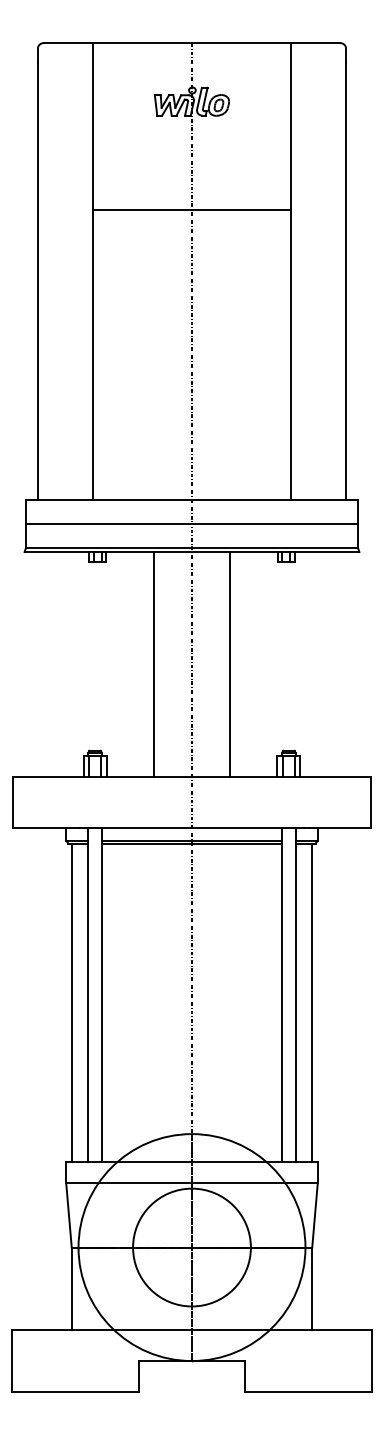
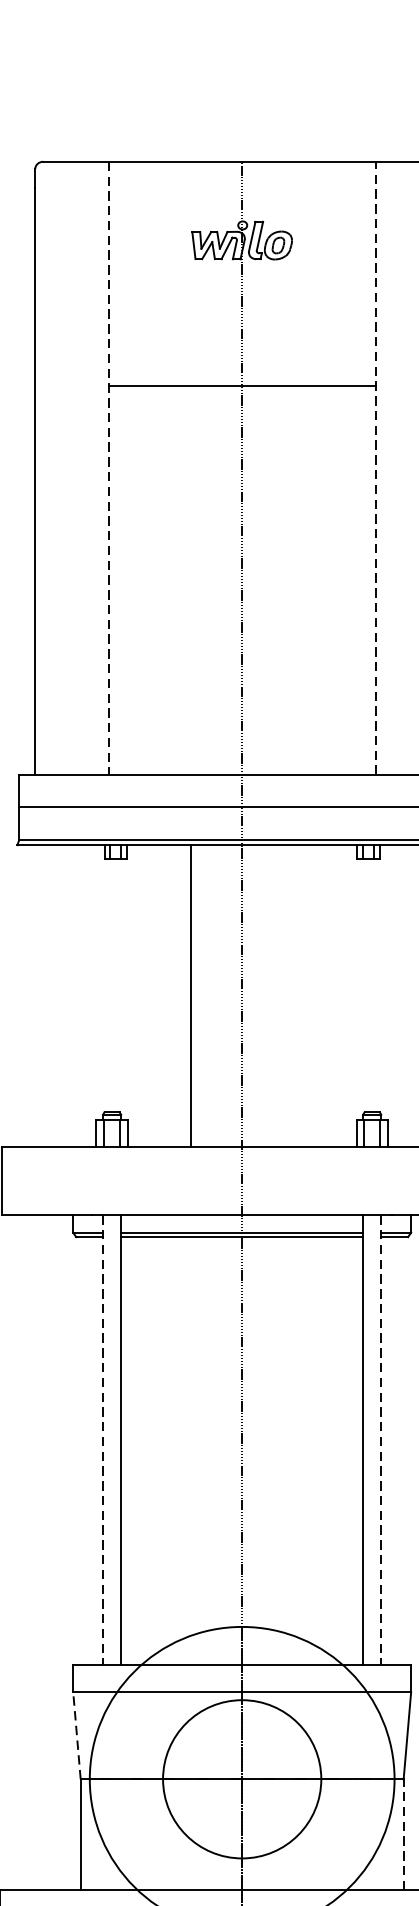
line: (291, 270) -> (375, 467), solid -> dashed
line: (92, 271) -> (108, 468), solid -> dashed
line: (230, 663) -> (293, 994), removed
line: (88, 995) -> (103, 1440), solid -> dashed
line: (295, 995) -> (381, 1440), solid -> dashed
line: (71, 1002) -> (80, 1450), removed
line: (312, 1002) -> (404, 1450), removed
line: (68, 1215) -> (76, 1736), solid -> dashed
line: (312, 1288) -> (404, 1834), solid -> dashed

